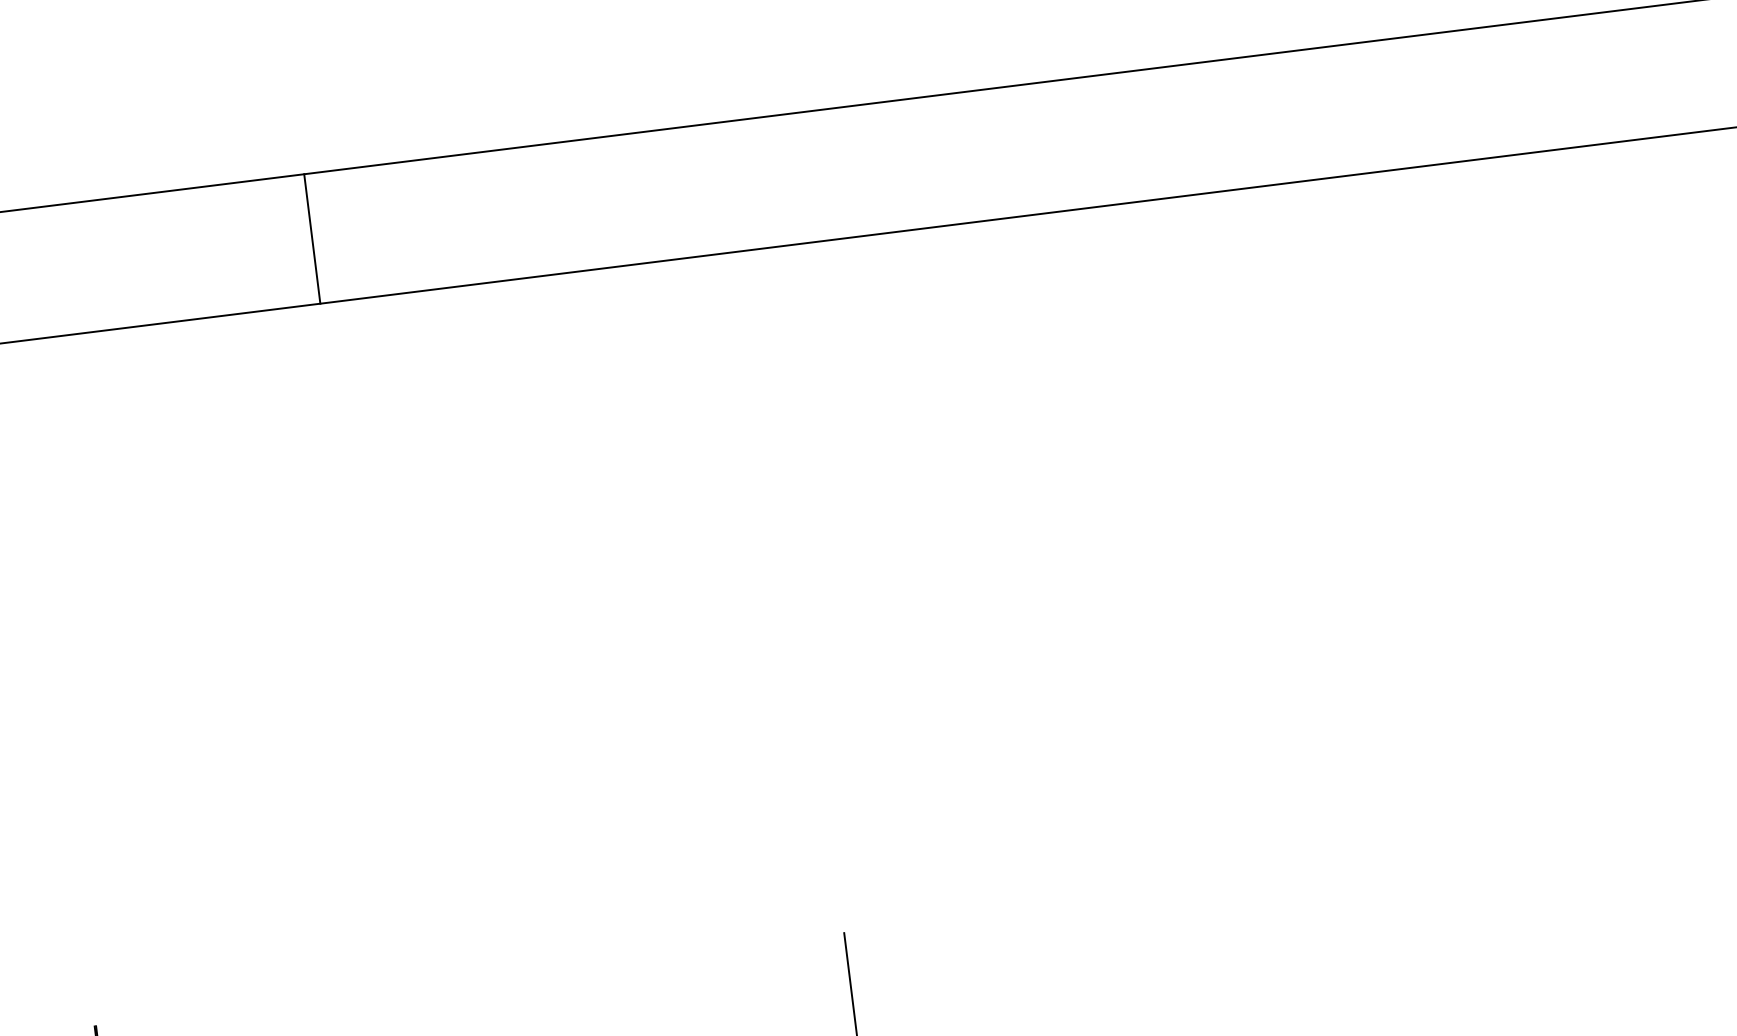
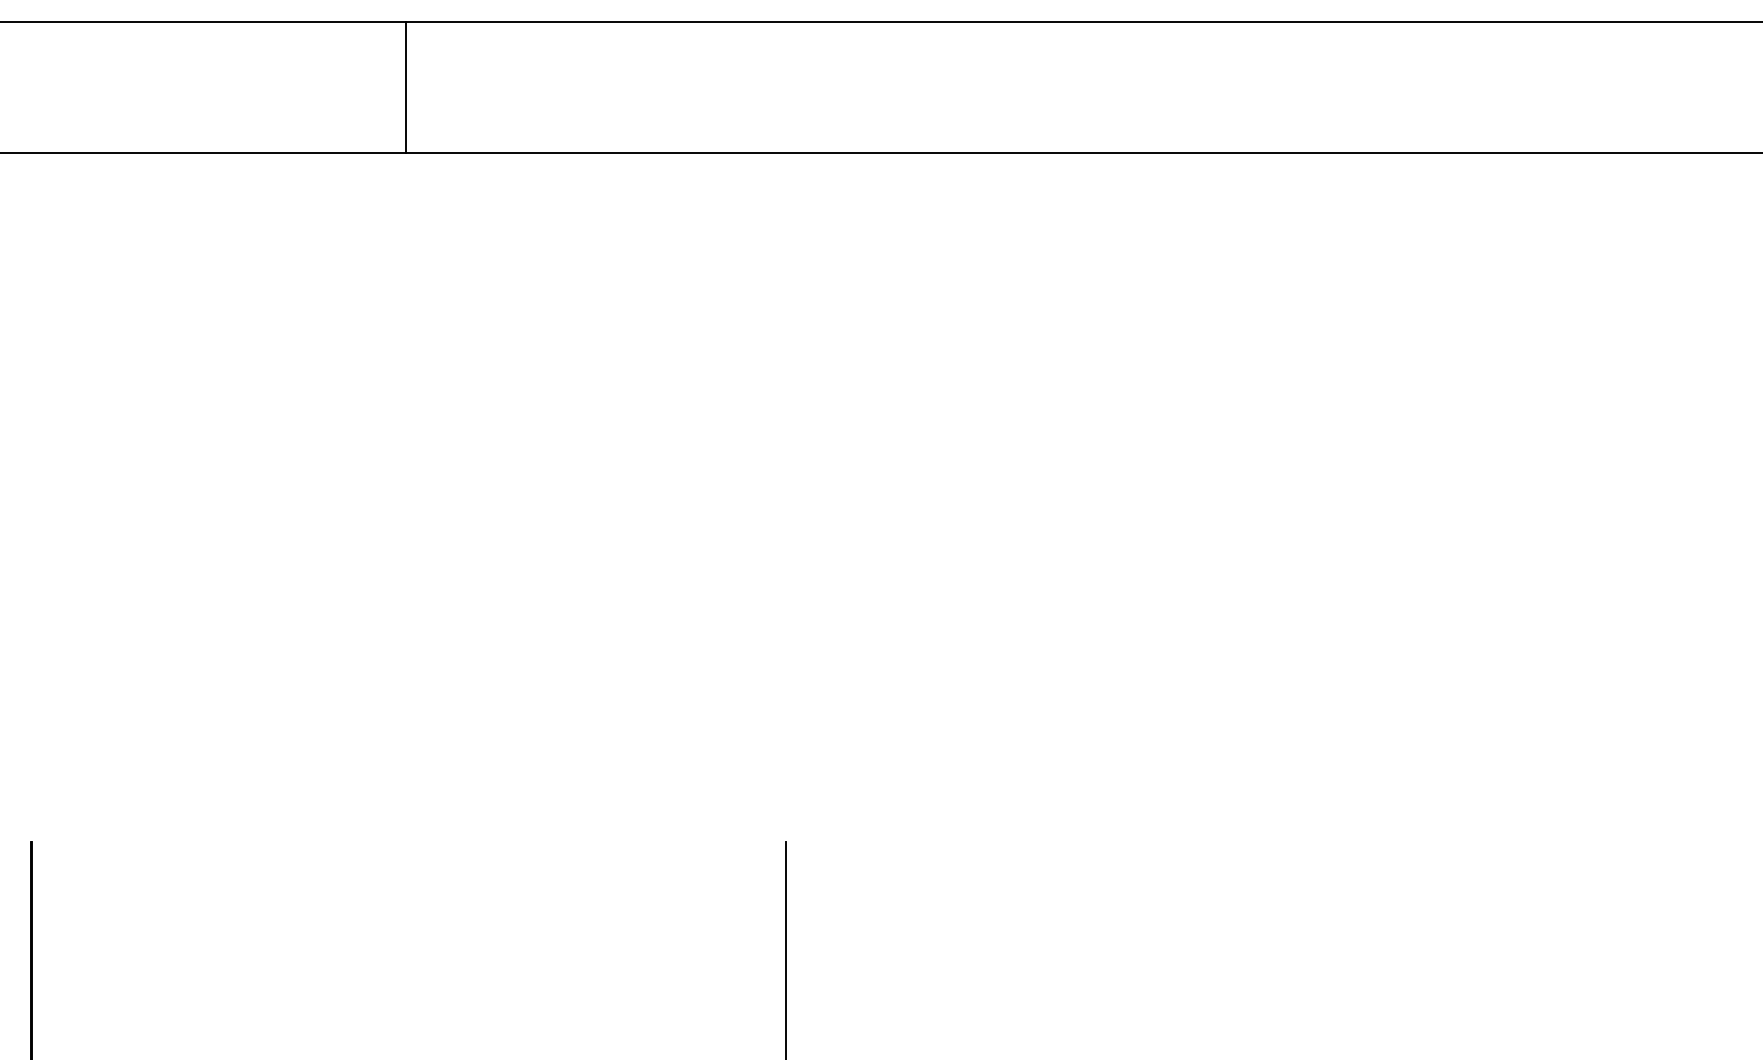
line: (312, 238) -> (406, 87), moved

